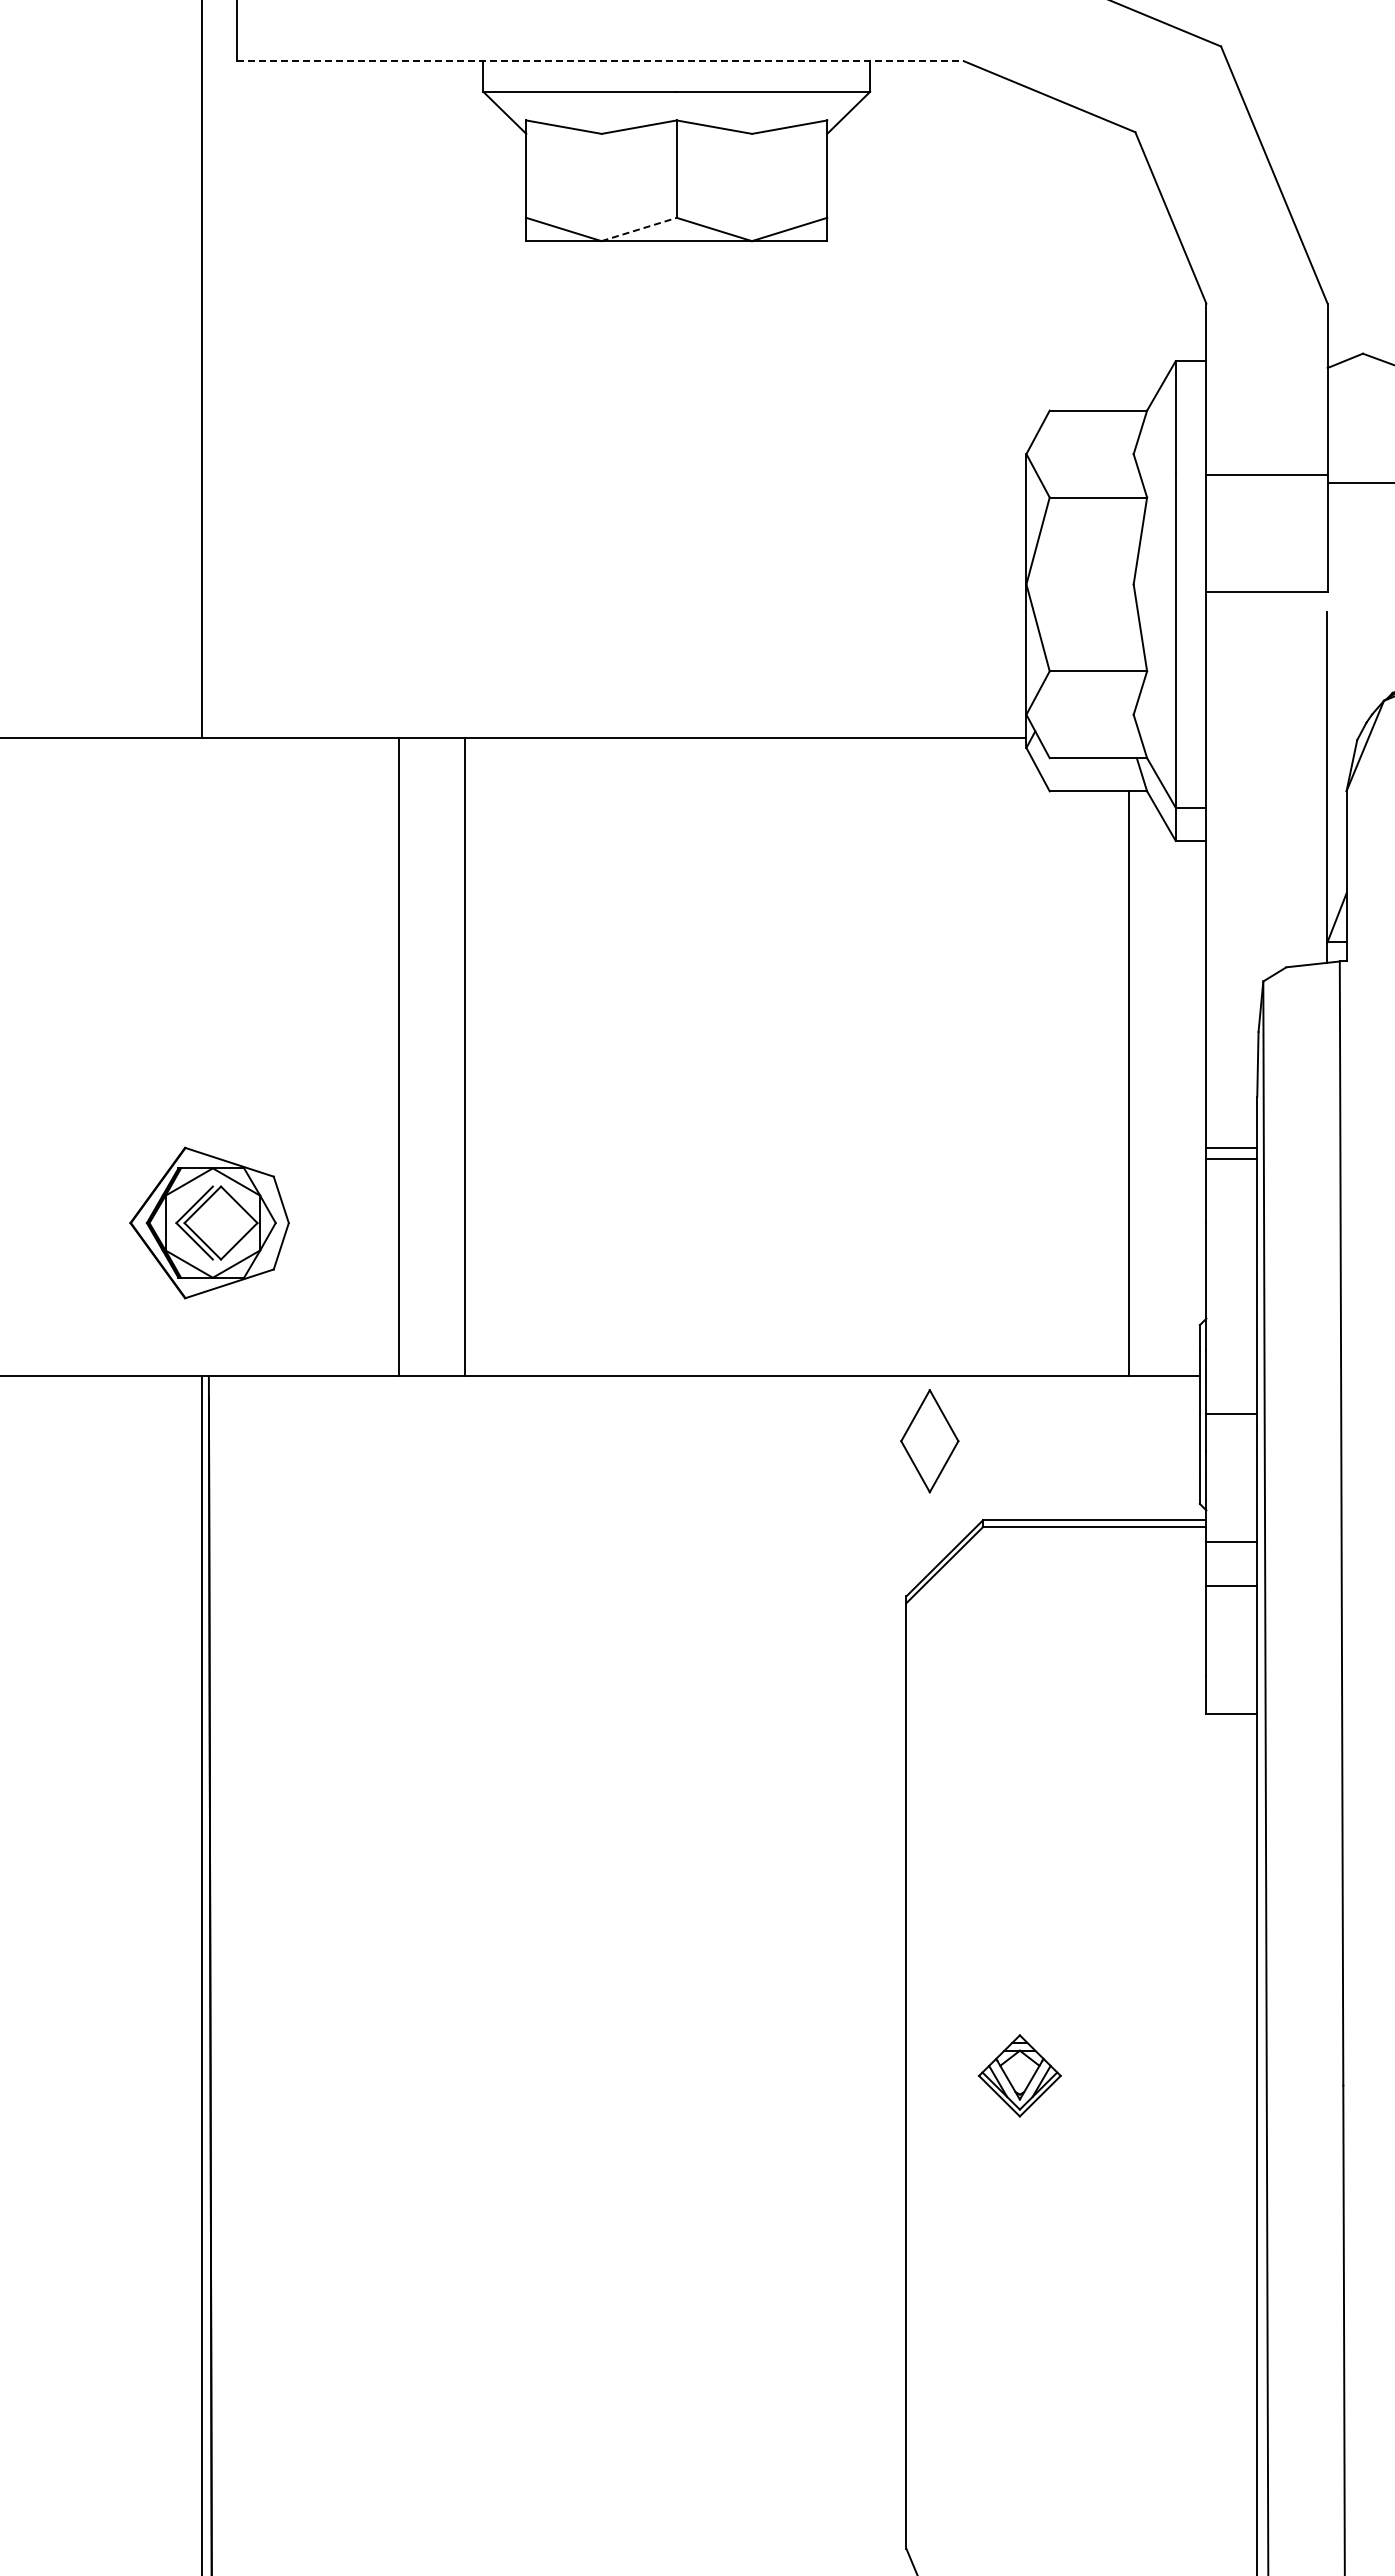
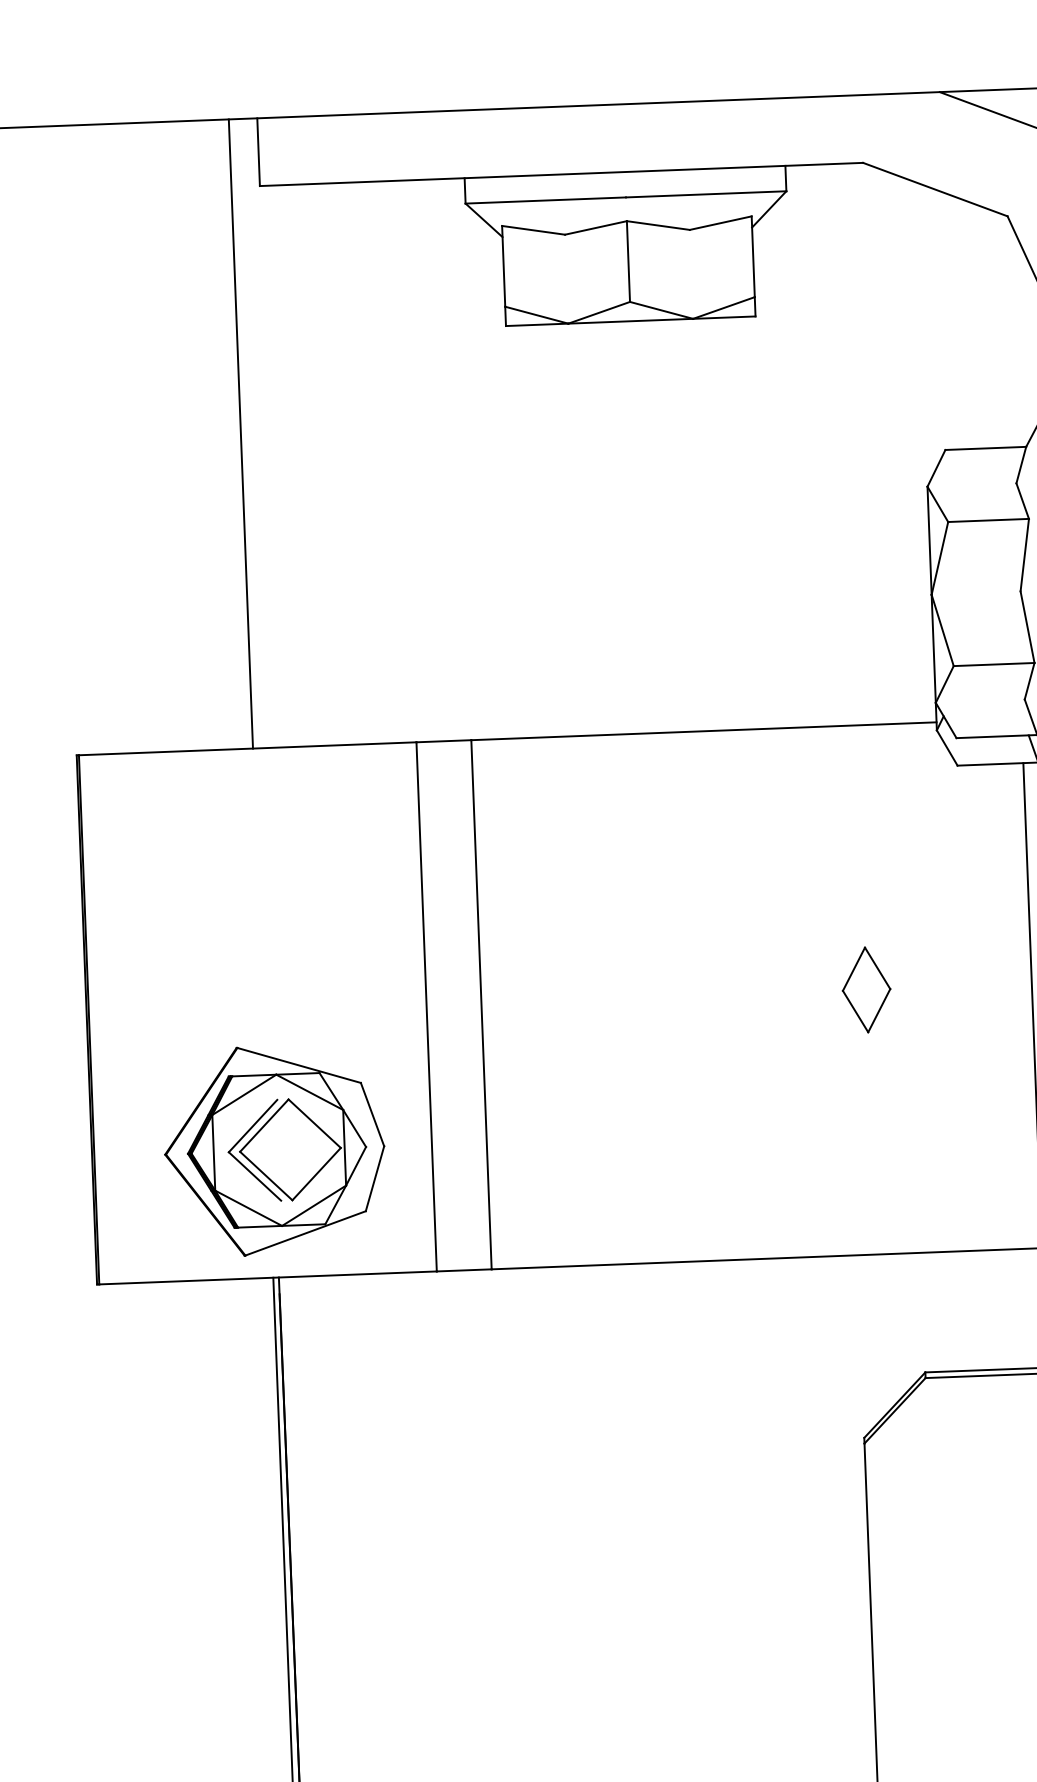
line: (600, 61) -> (561, 174), dashed -> solid
line: (639, 229) -> (599, 312), dashed -> solid
part: (209, 1222) -> (274, 1149), size x1.67
part: (929, 1441) -> (866, 990), moved

